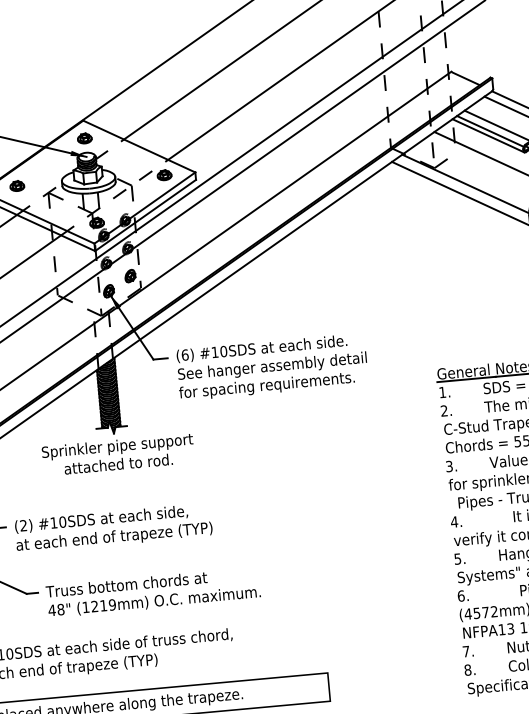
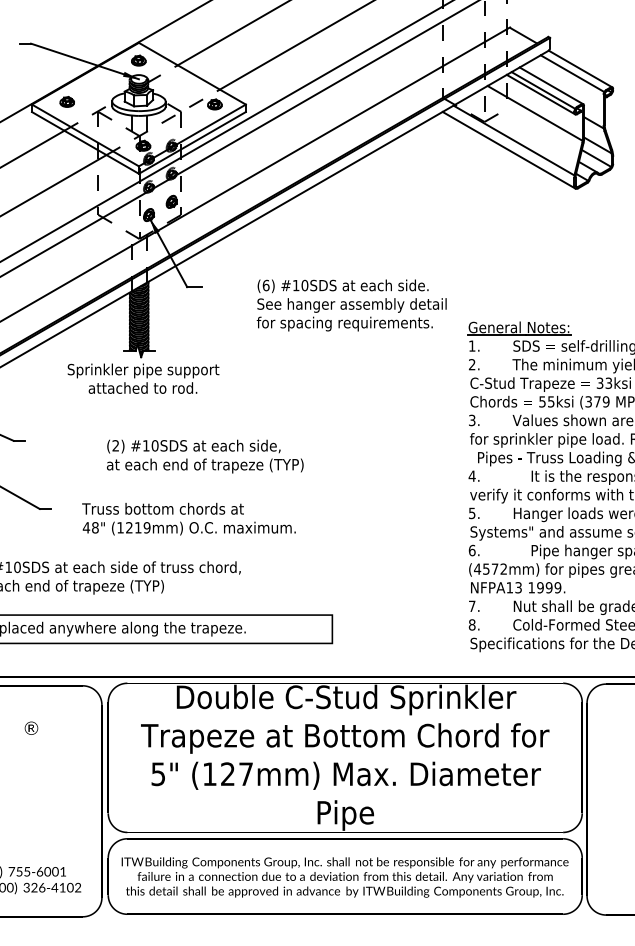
text: (271, 367) -> (351, 305), moved
text: (113, 528) -> (205, 456), moved
text: (152, 591) -> (188, 518), moved

